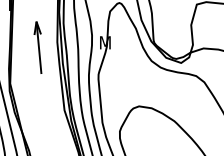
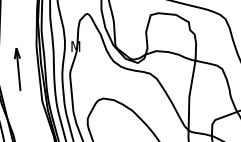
part: (37, 47) -> (17, 69), moved

